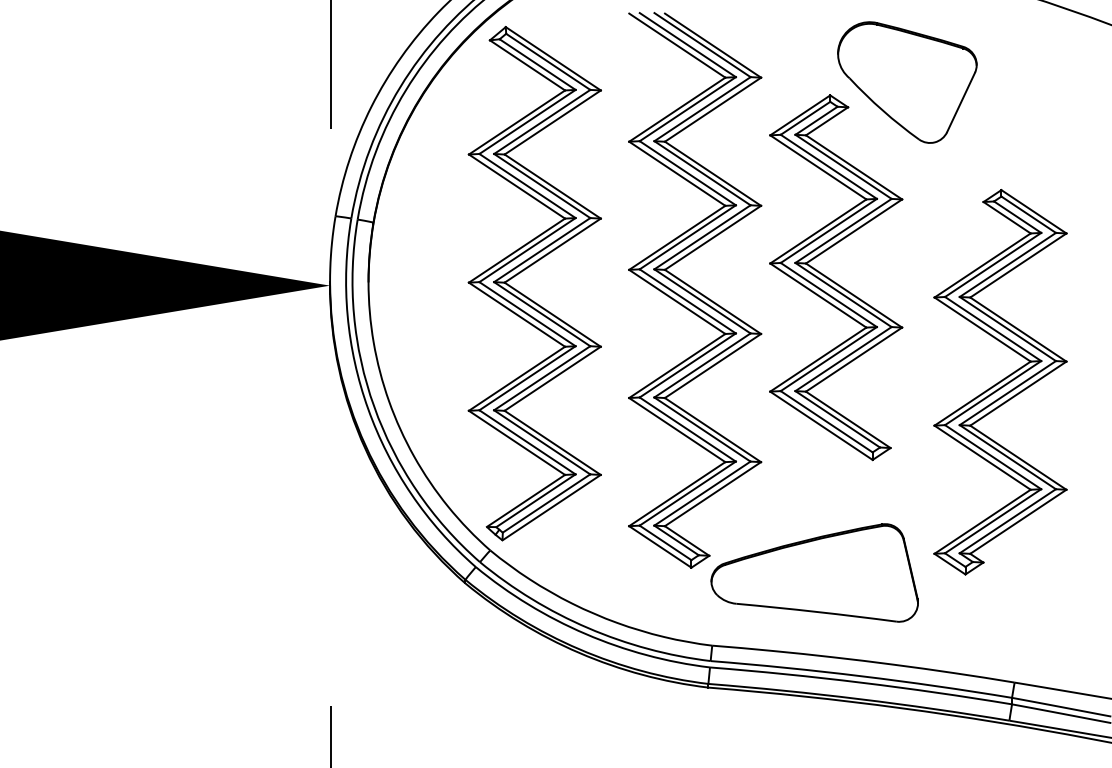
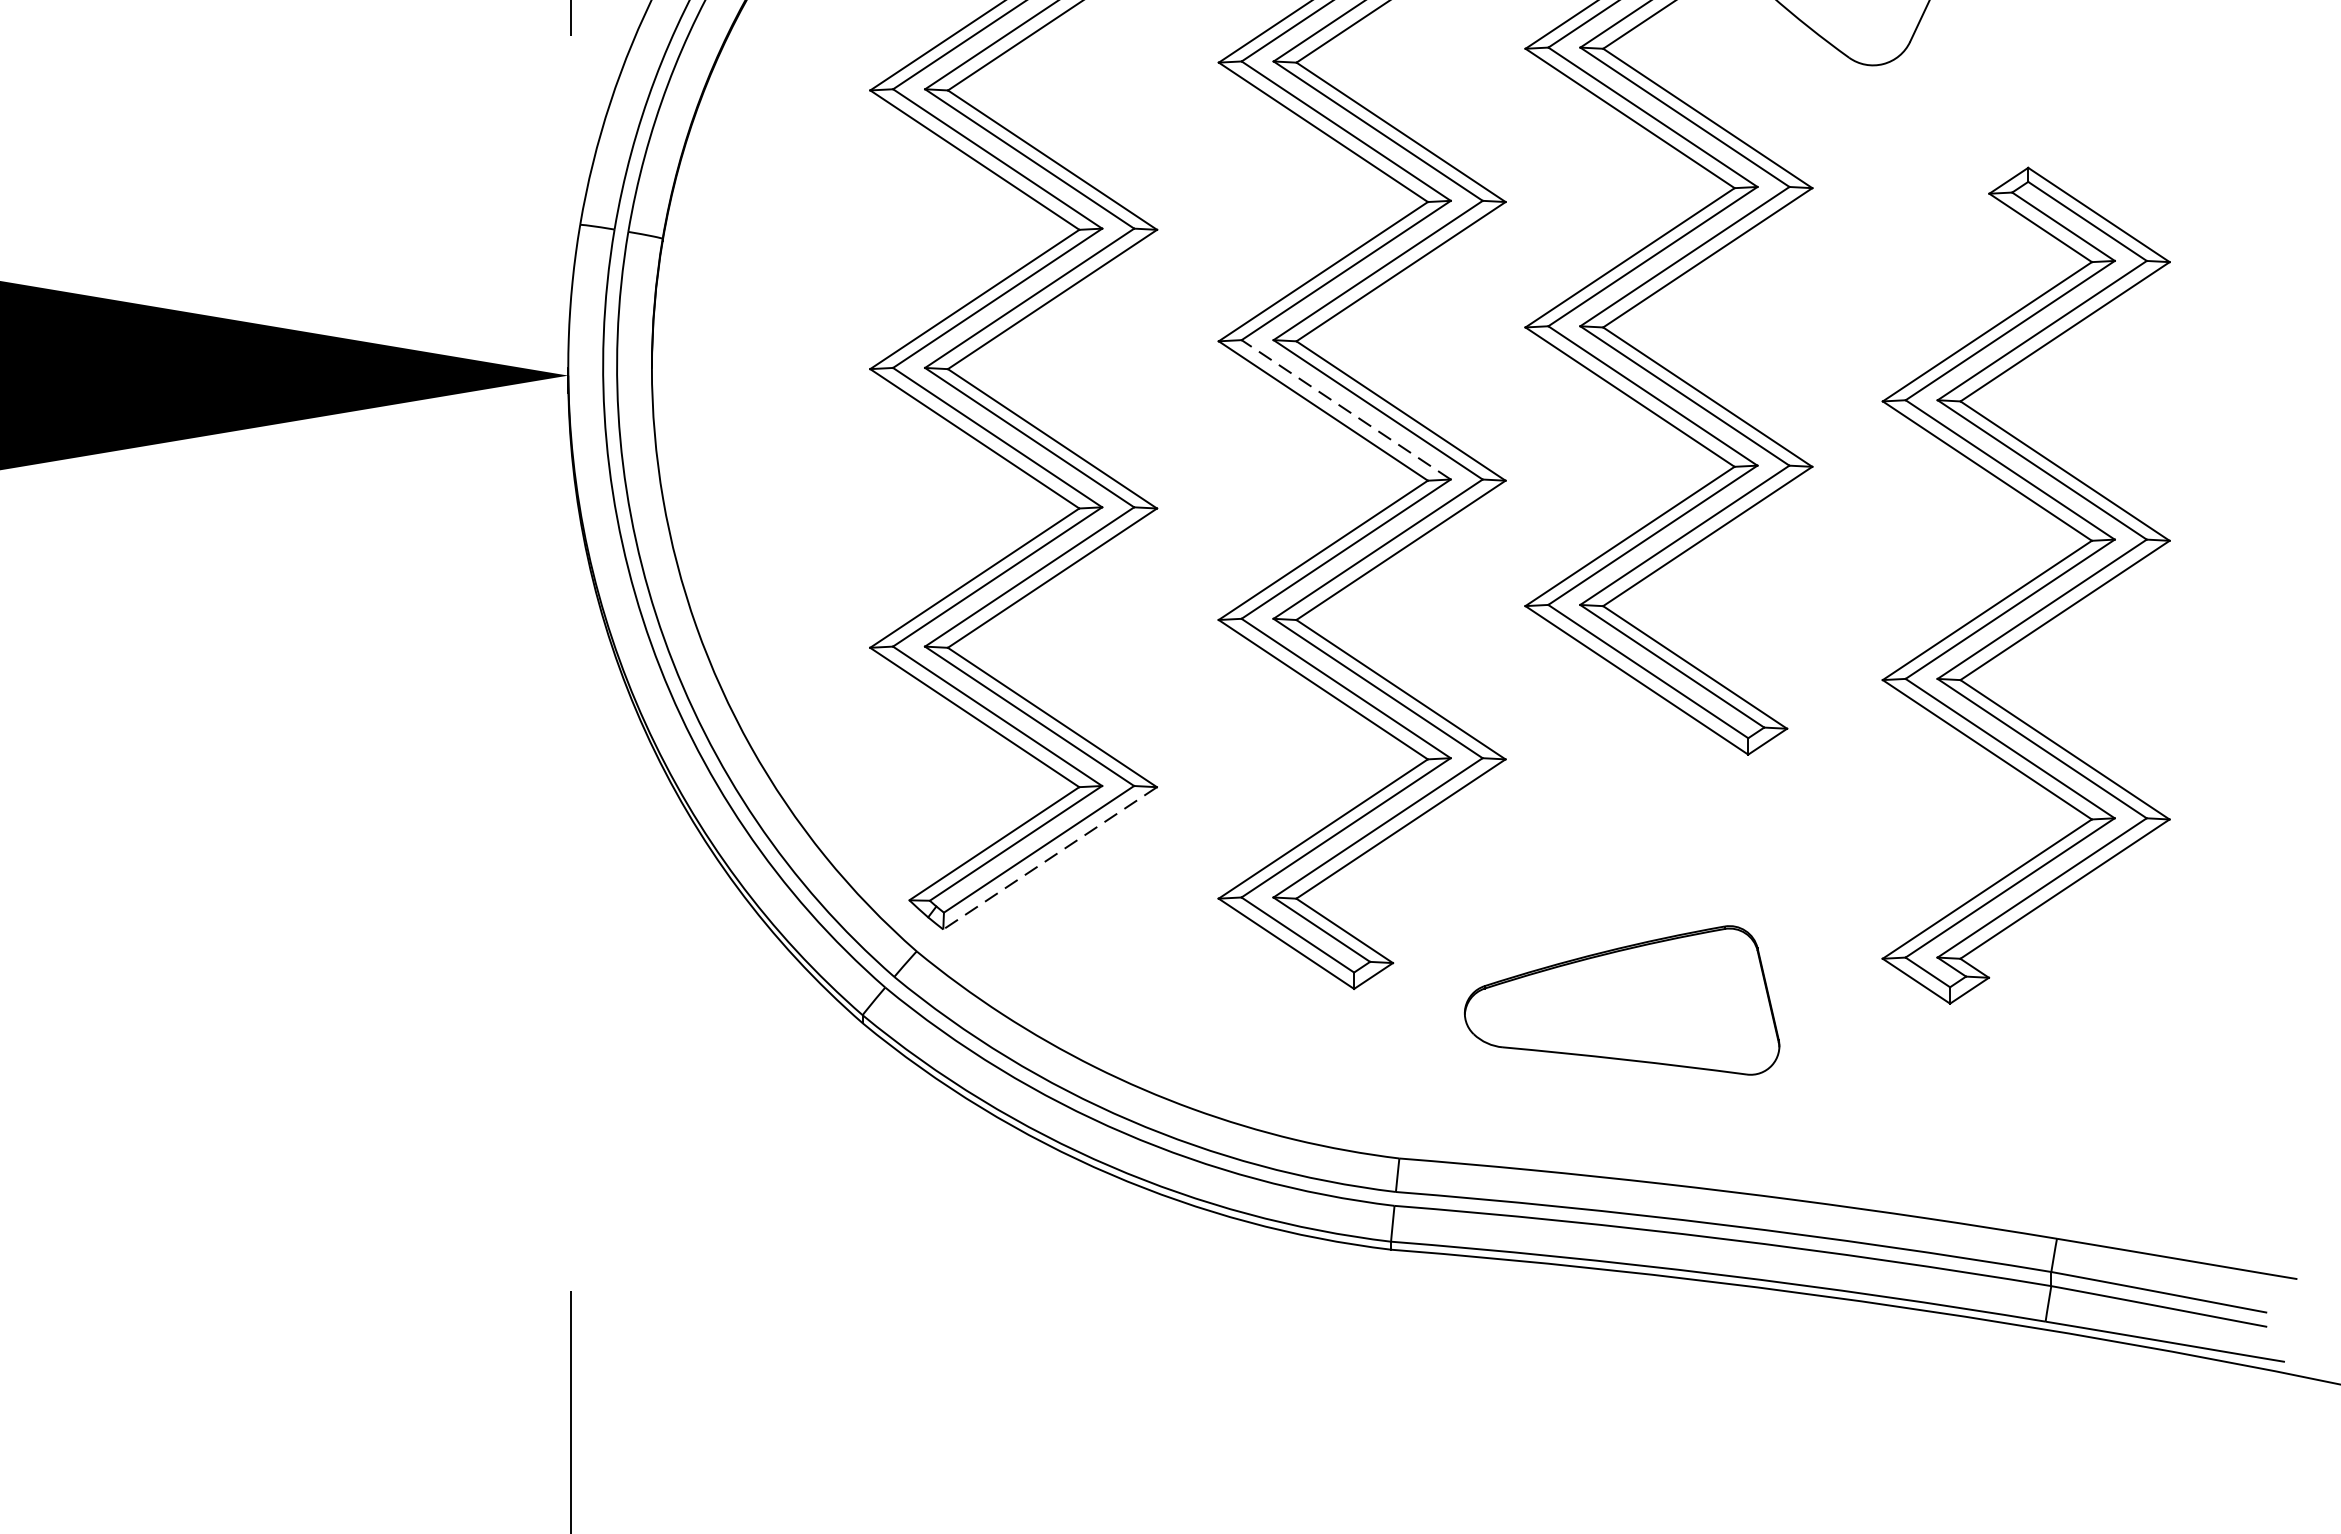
line: (687, 301) -> (1345, 410), solid -> dashed
line: (551, 507) -> (1049, 858), solid -> dashed
part: (814, 572) -> (1621, 999), size x0.7

